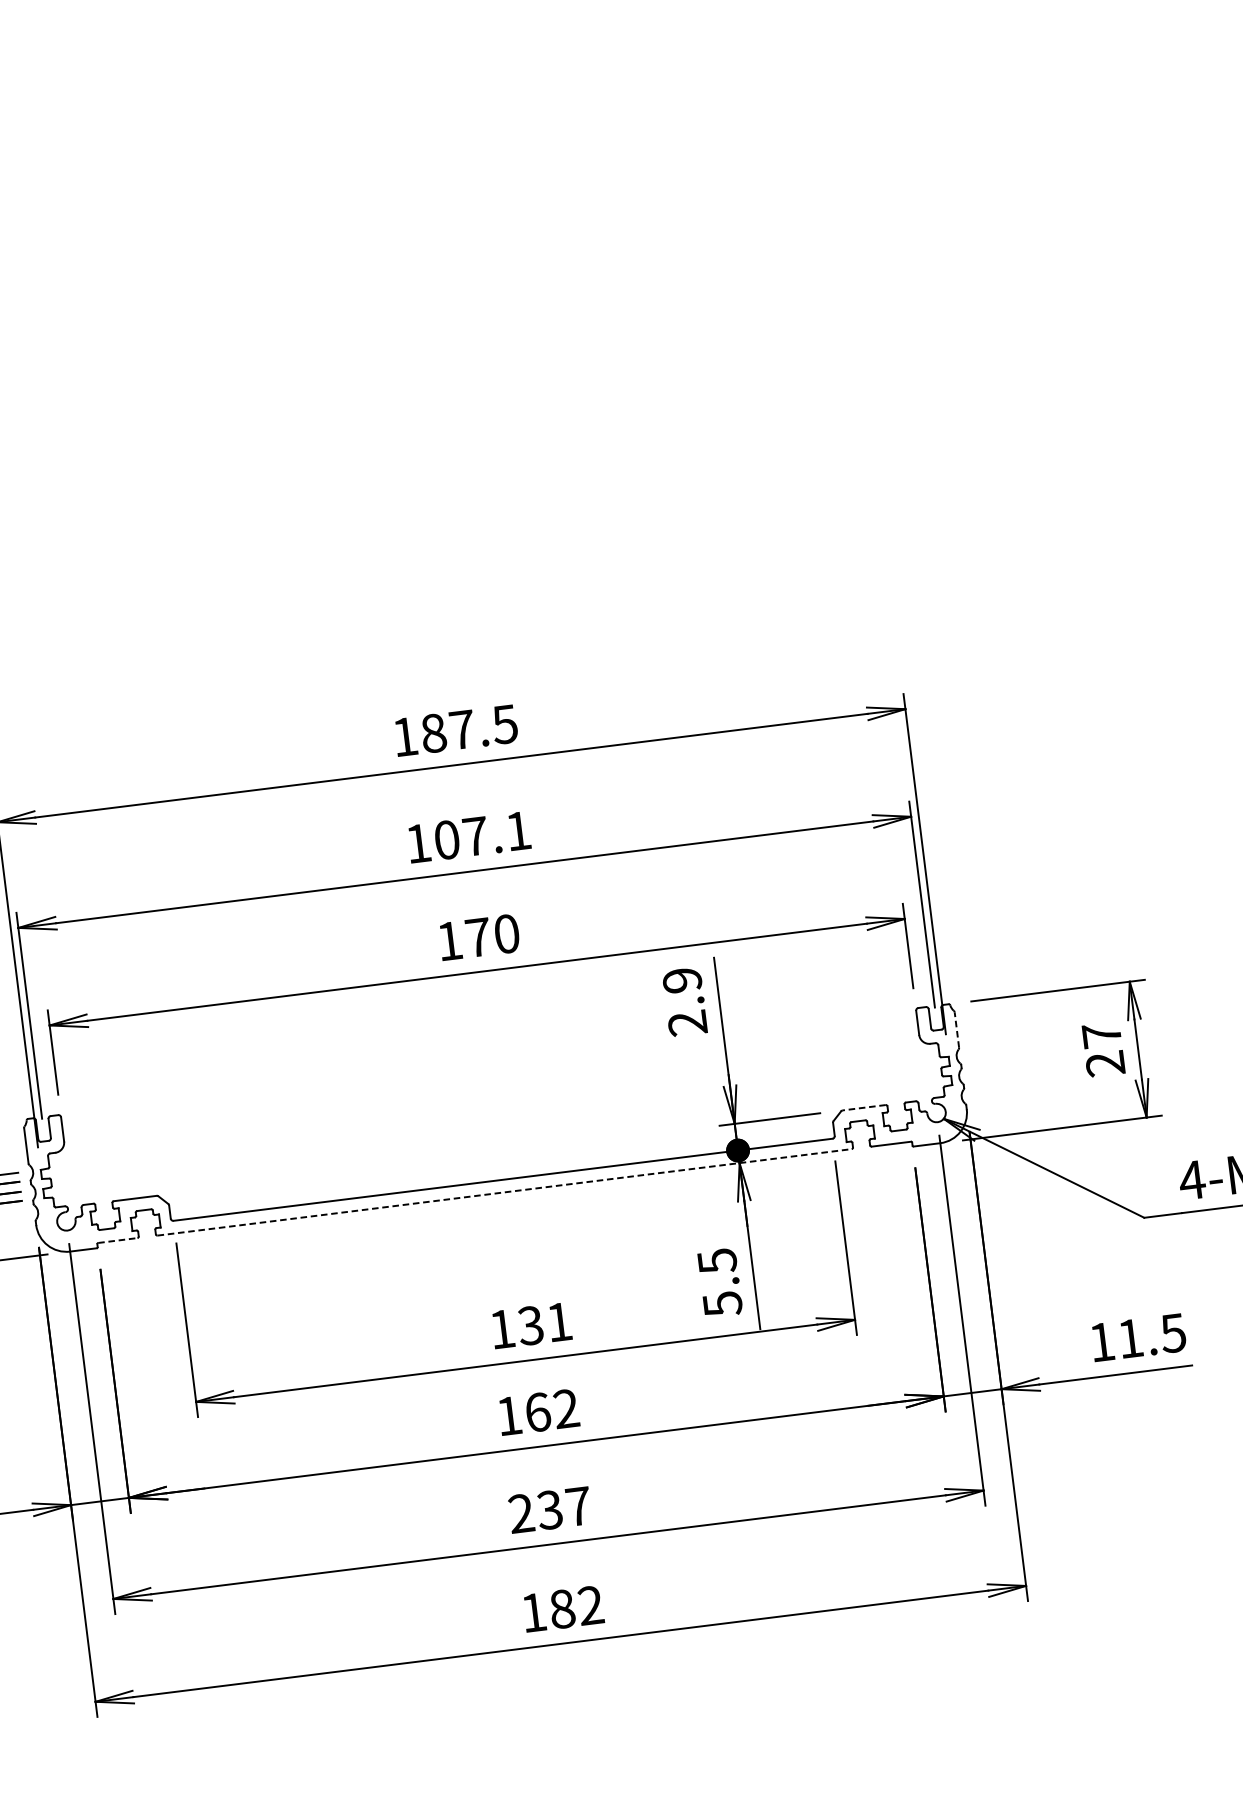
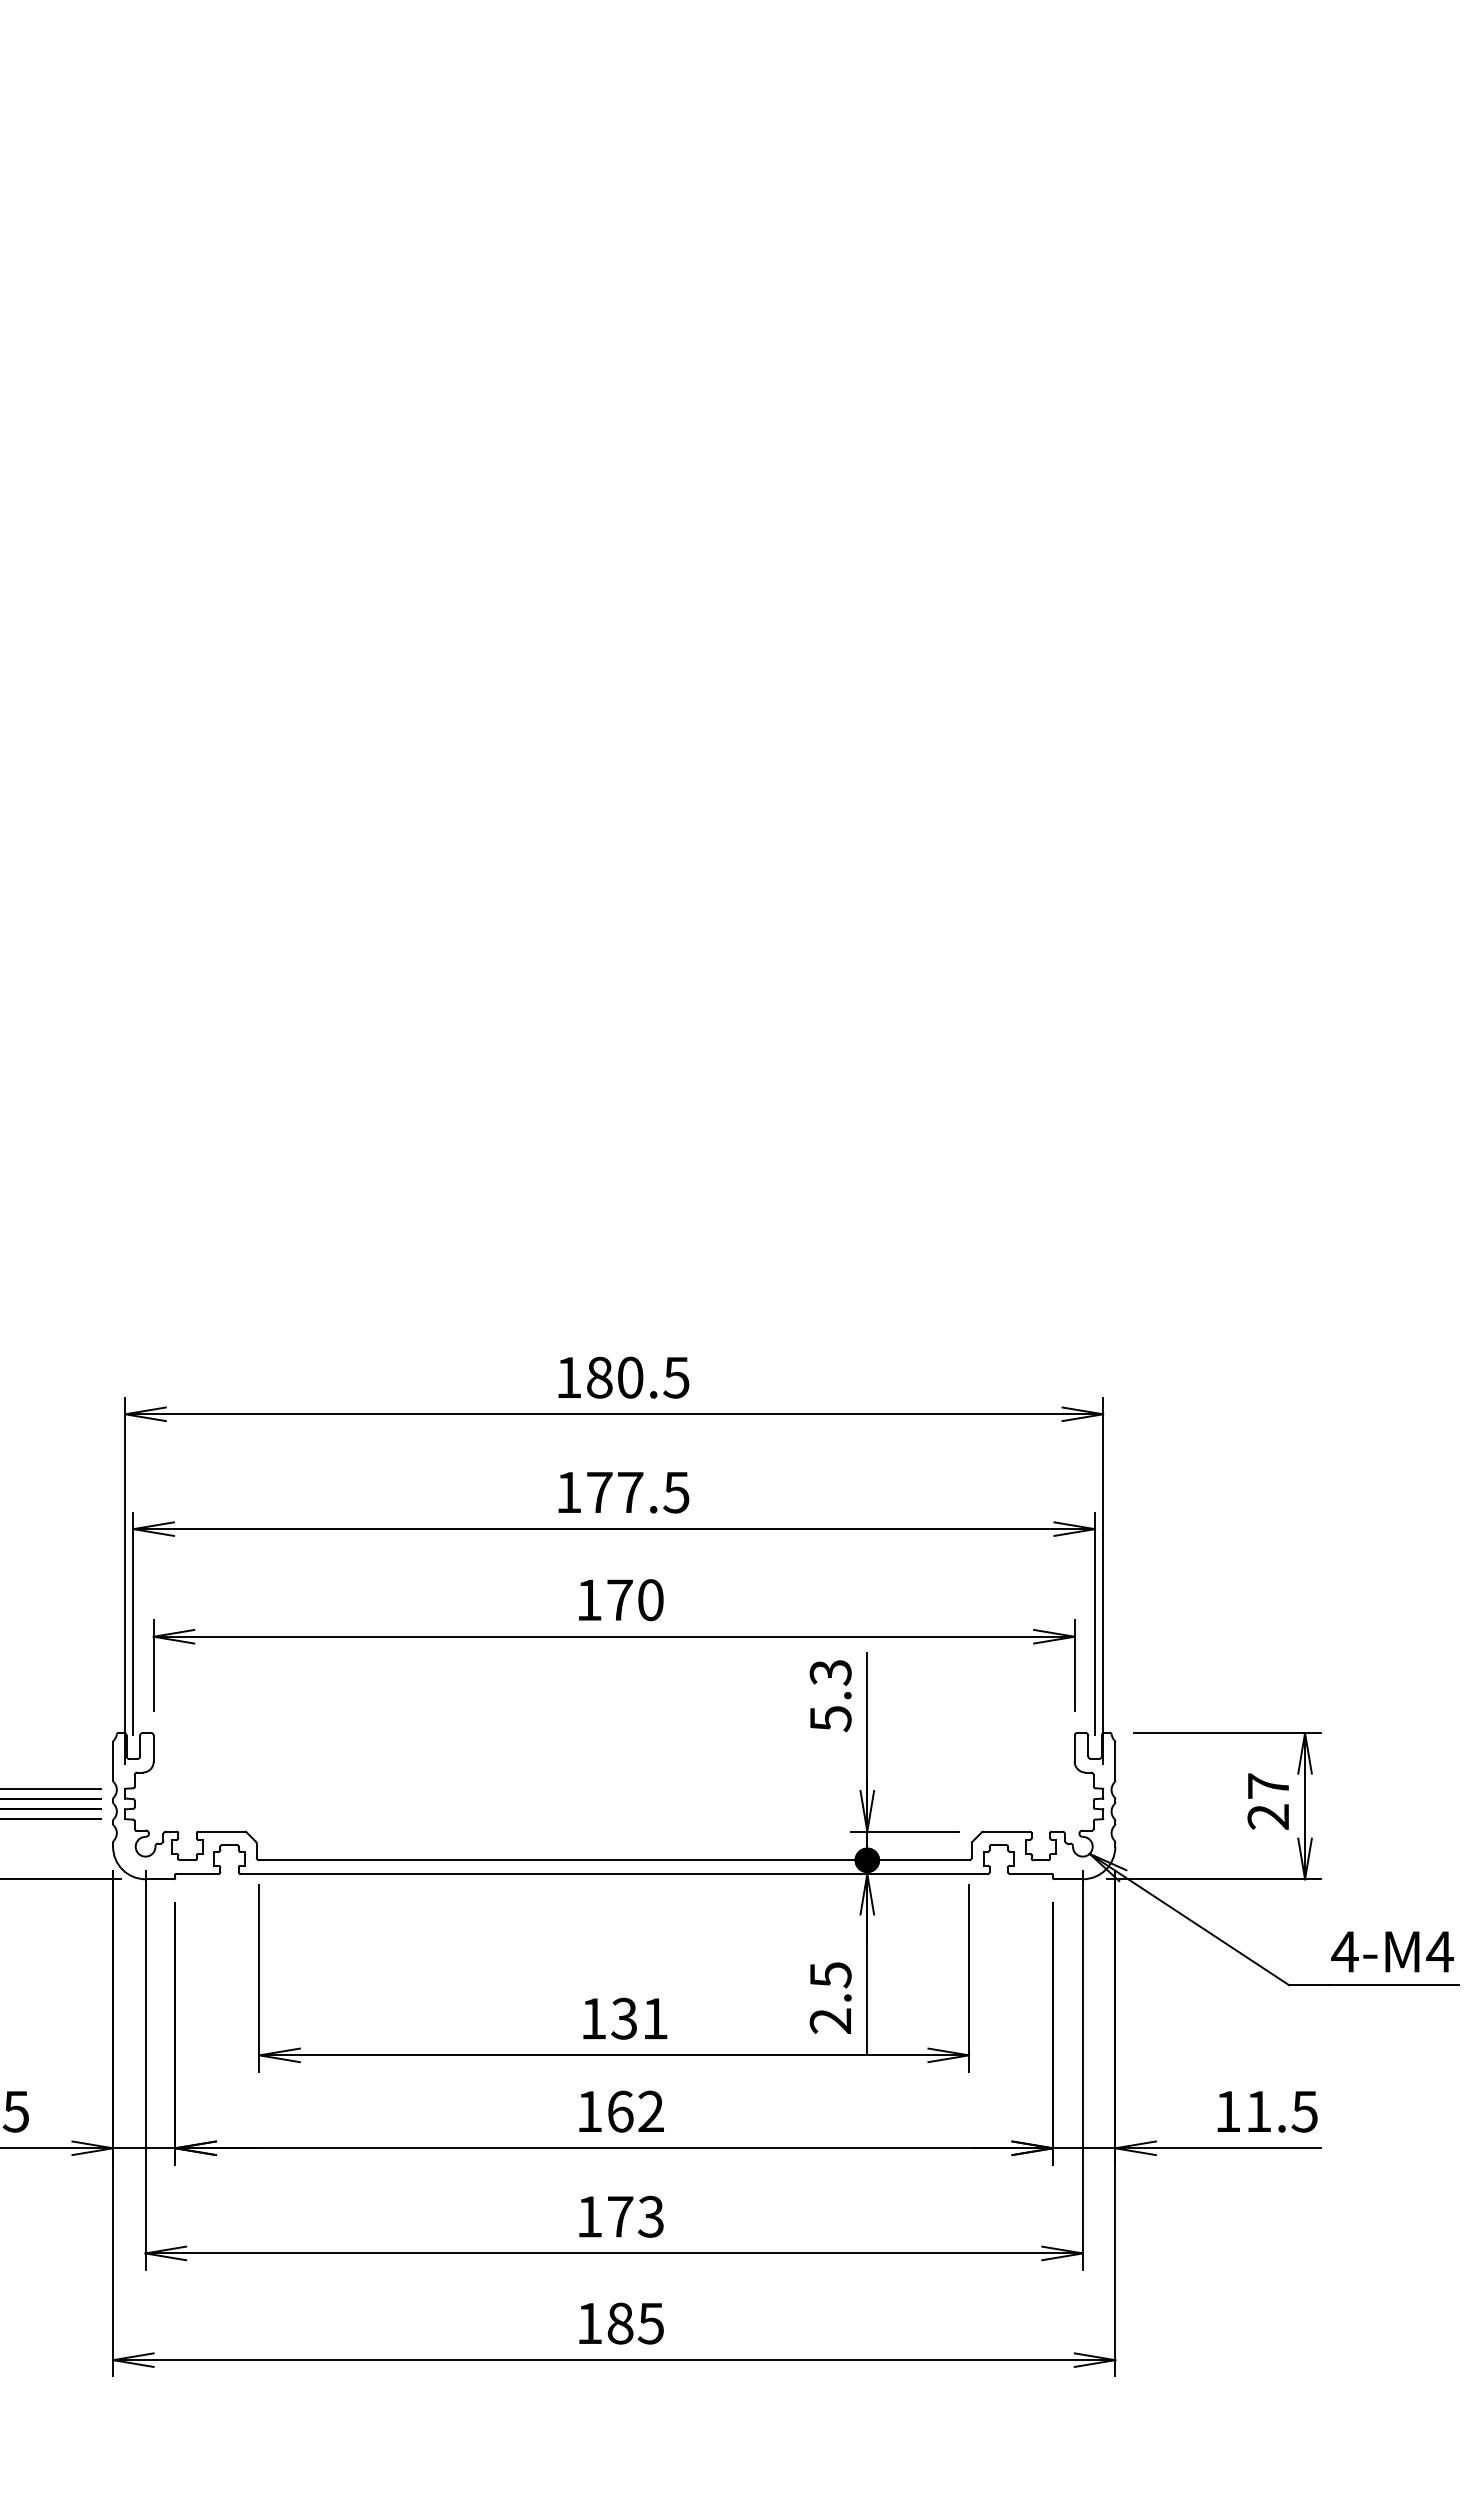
text: (462, 729) -> (630, 1377), 187.5 -> 180.5
text: (483, 835) -> (638, 1492), 107.1 -> 177.5
text: (684, 1002) -> (830, 1696), 2.9 -> 5.3
line: (956, 1029) -> (1115, 1760), dashed -> solid
line: (863, 1107) -> (1006, 1831), dashed -> solid
line: (504, 1192) -> (614, 1873), dashed -> solid
line: (118, 1240) -> (198, 1873), dashed -> solid
text: (722, 1304) -> (830, 2021), 5.5 -> 2.5
text: (550, 1509) -> (620, 2216), 237 -> 173
text: (590, 1605) -> (650, 2323), 182 -> 185

